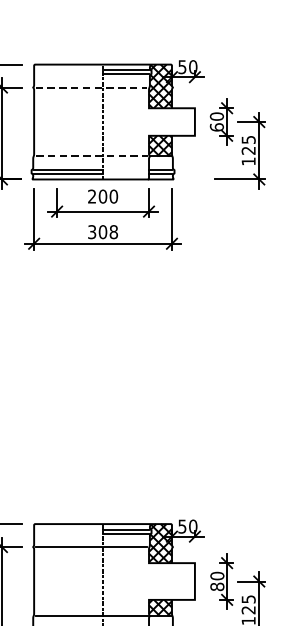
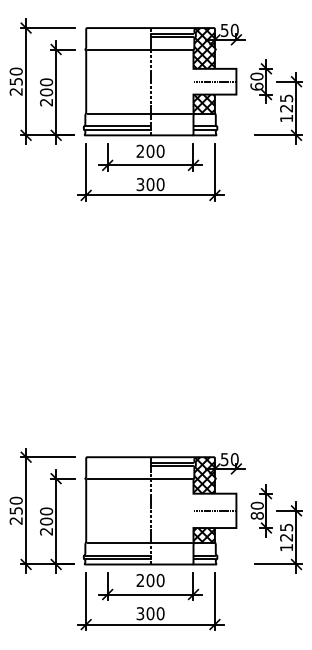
line: (92, 87) -> (140, 49), dashed -> solid
line: (171, 121) -> (214, 81), added
line: (92, 156) -> (140, 113), dashed -> solid
text: (113, 232) -> (160, 184), 308 -> 300
line: (171, 581) -> (214, 510), added

